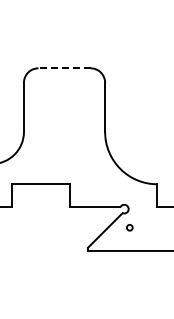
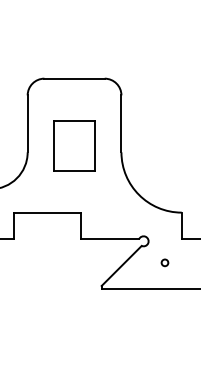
line: (64, 68) -> (74, 78), dashed -> solid
part: (64, 126) -> (74, 145), added
circle: (129, 227) -> (164, 262), moved

